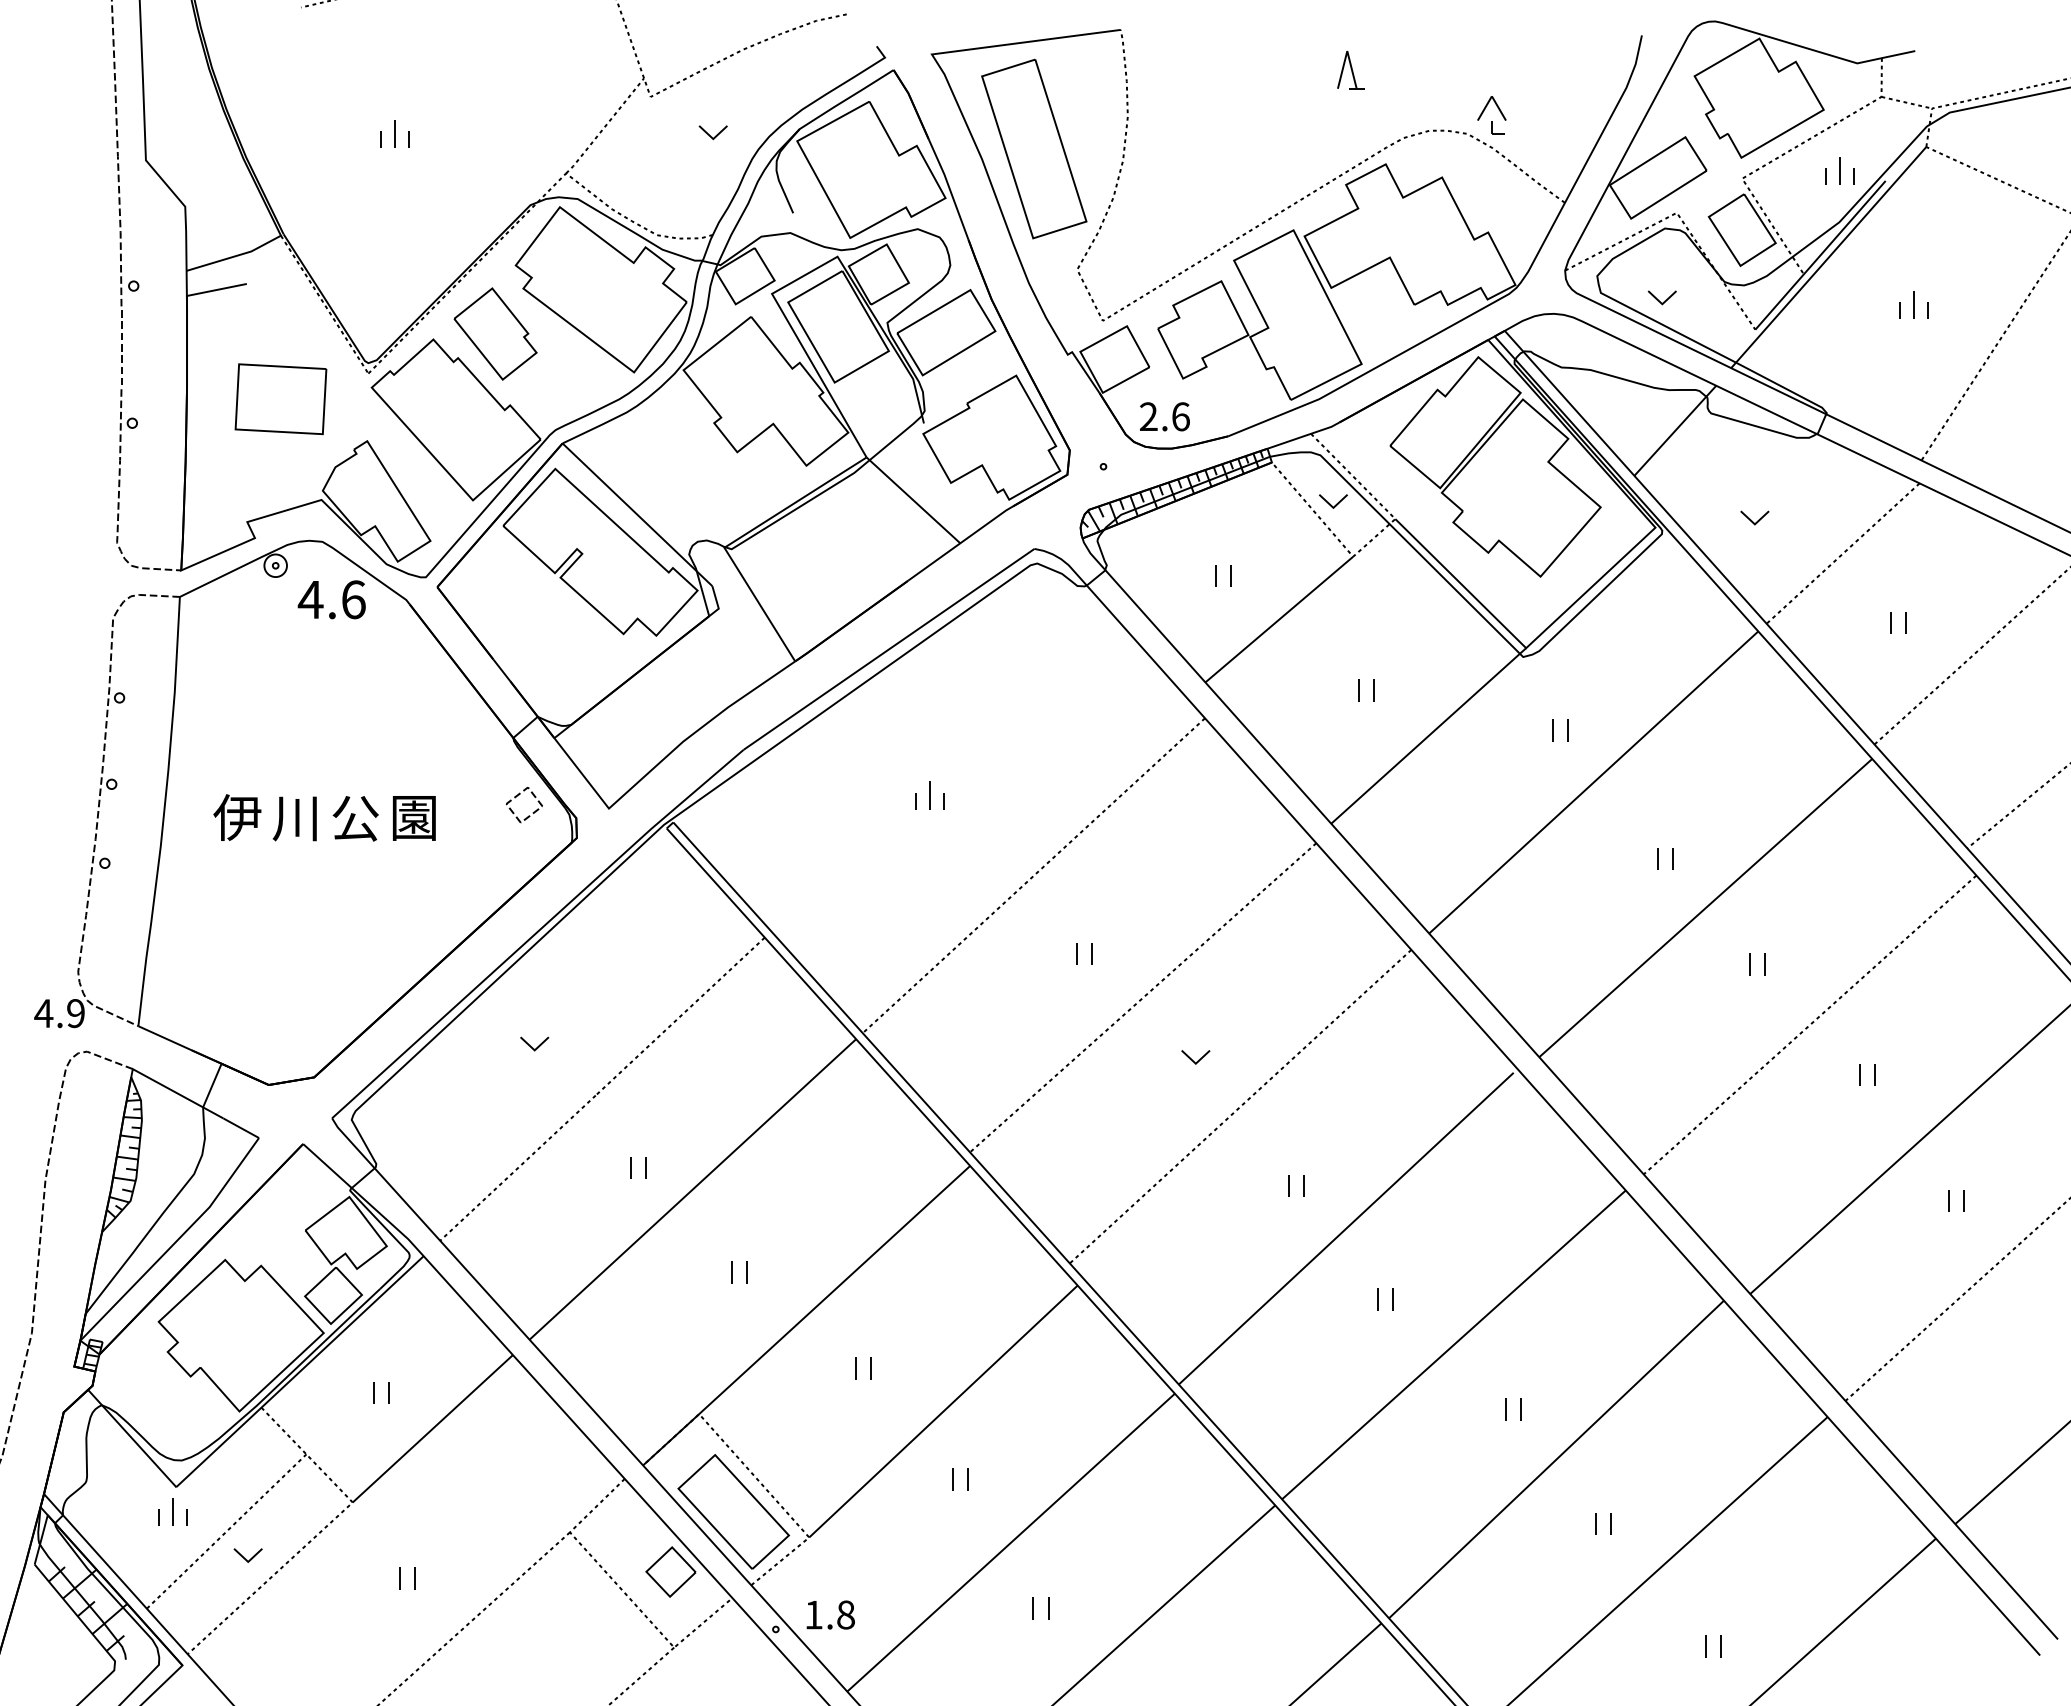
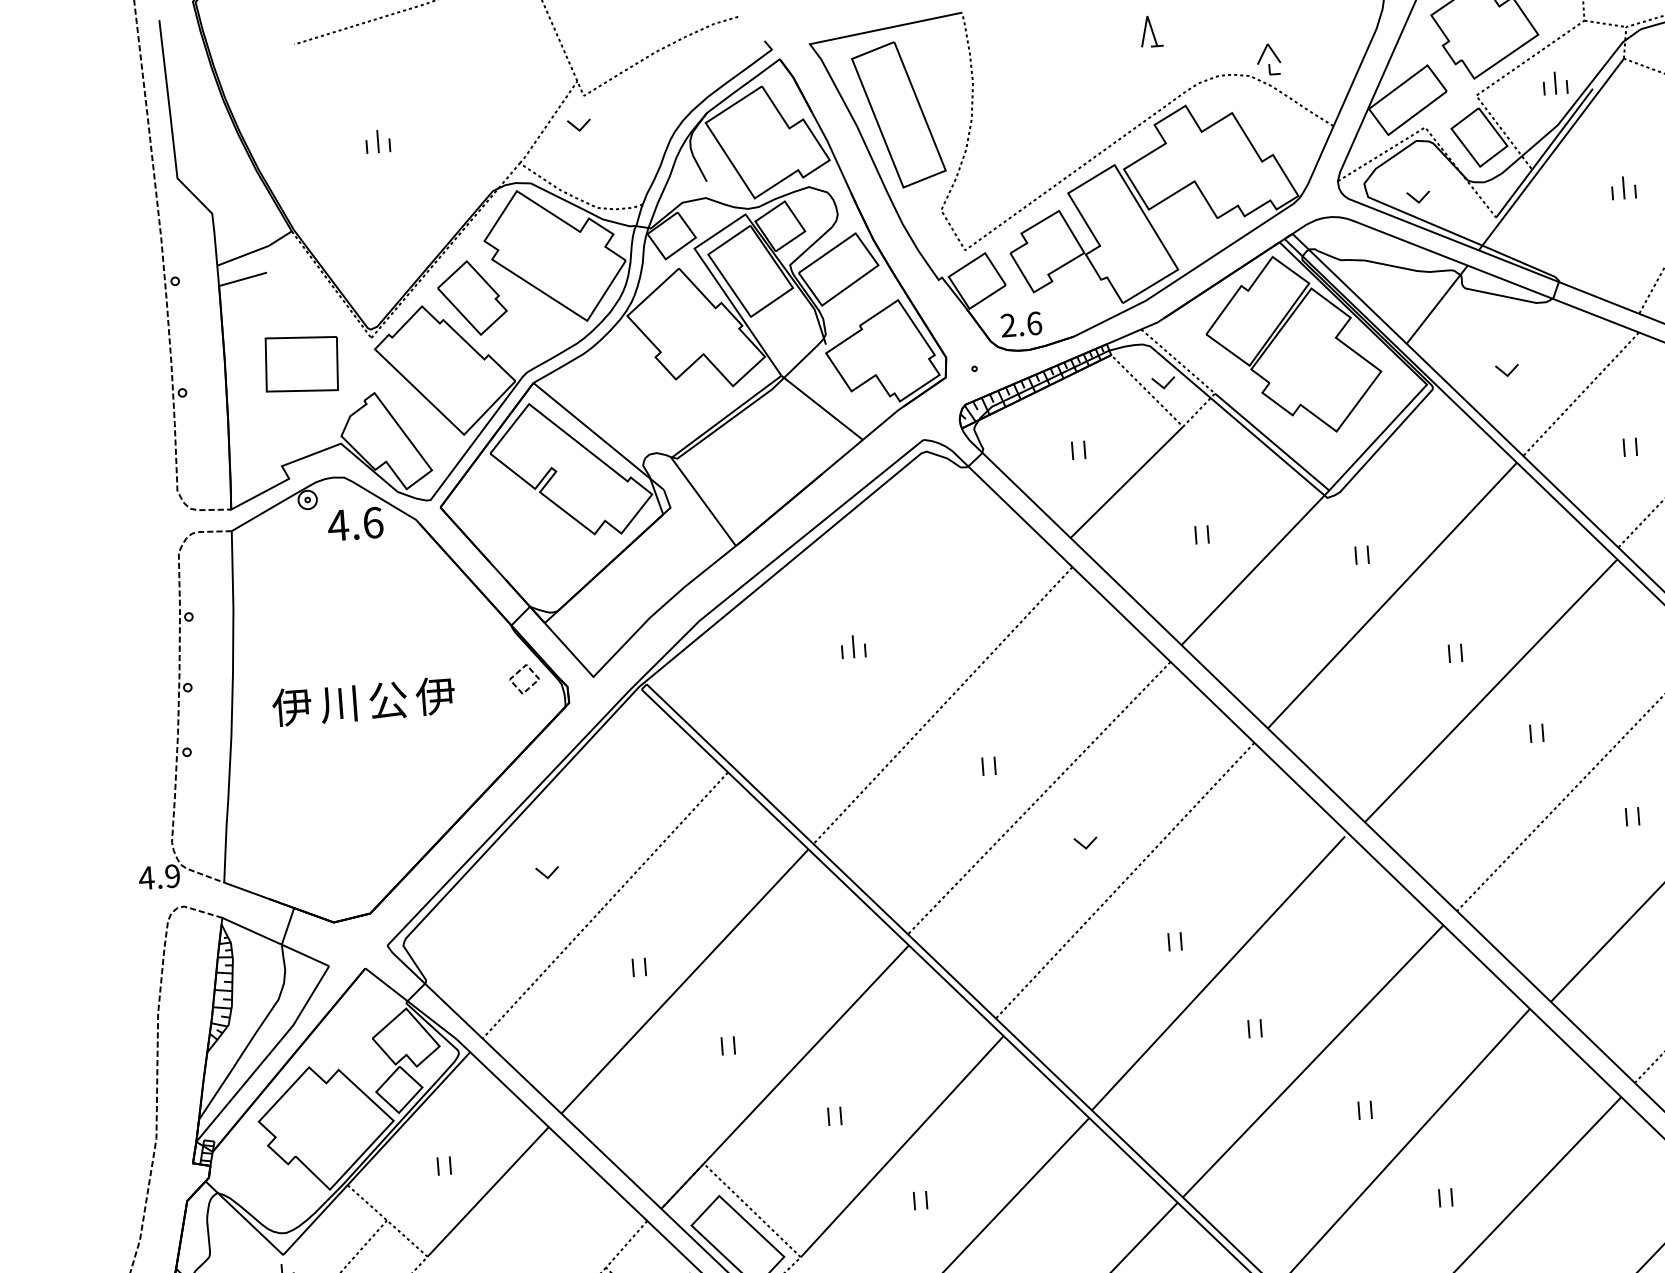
part: (712, 132) -> (578, 125), moved
text: (413, 817) -> (435, 696), 園 -> 伊

